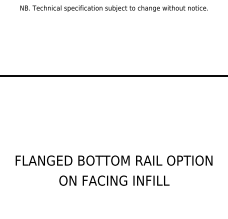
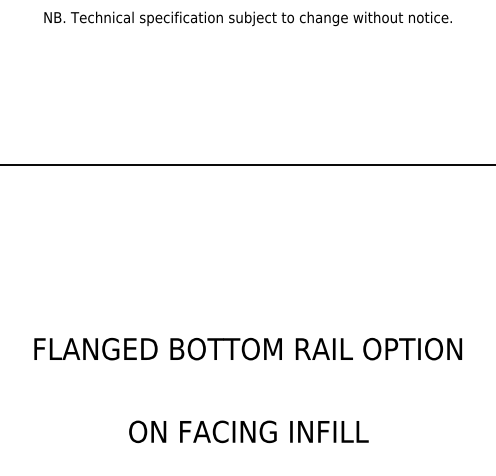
text: (114, 180) -> (249, 431), moved

